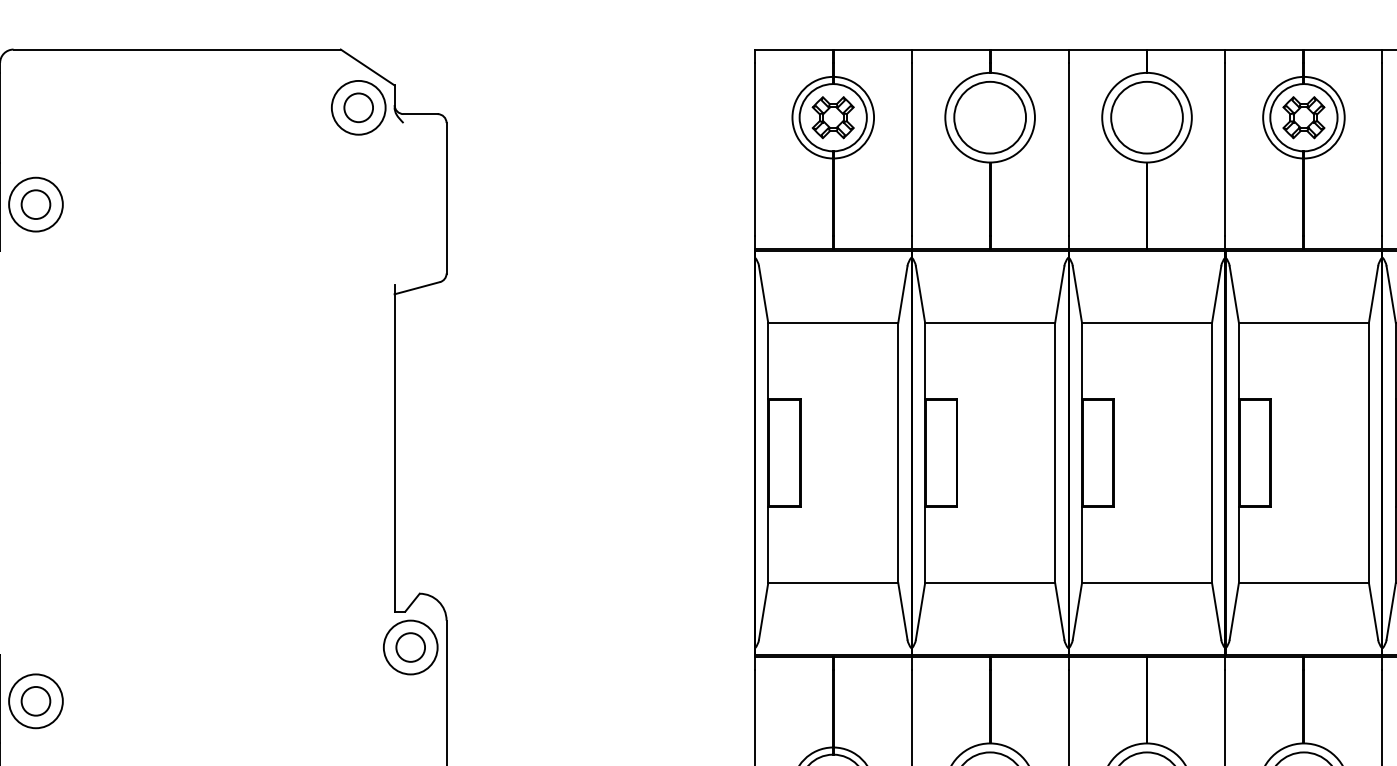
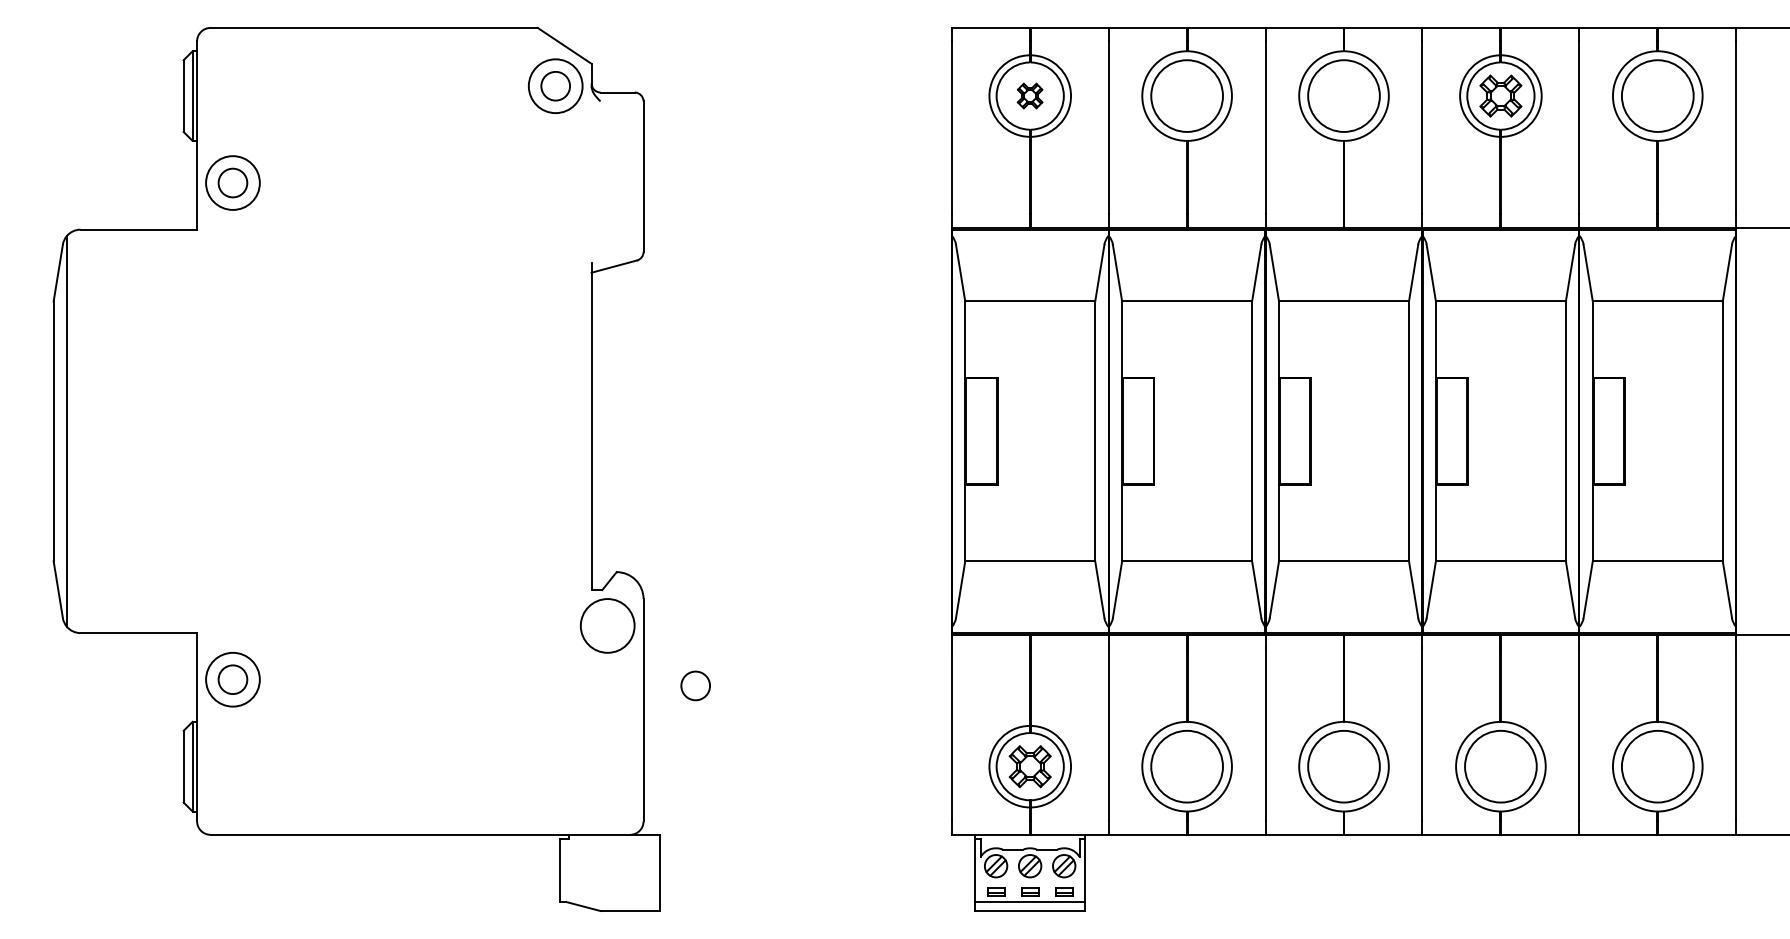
part: (832, 117) -> (1029, 95), size x0.6
circle: (410, 647) -> (695, 685), moved

